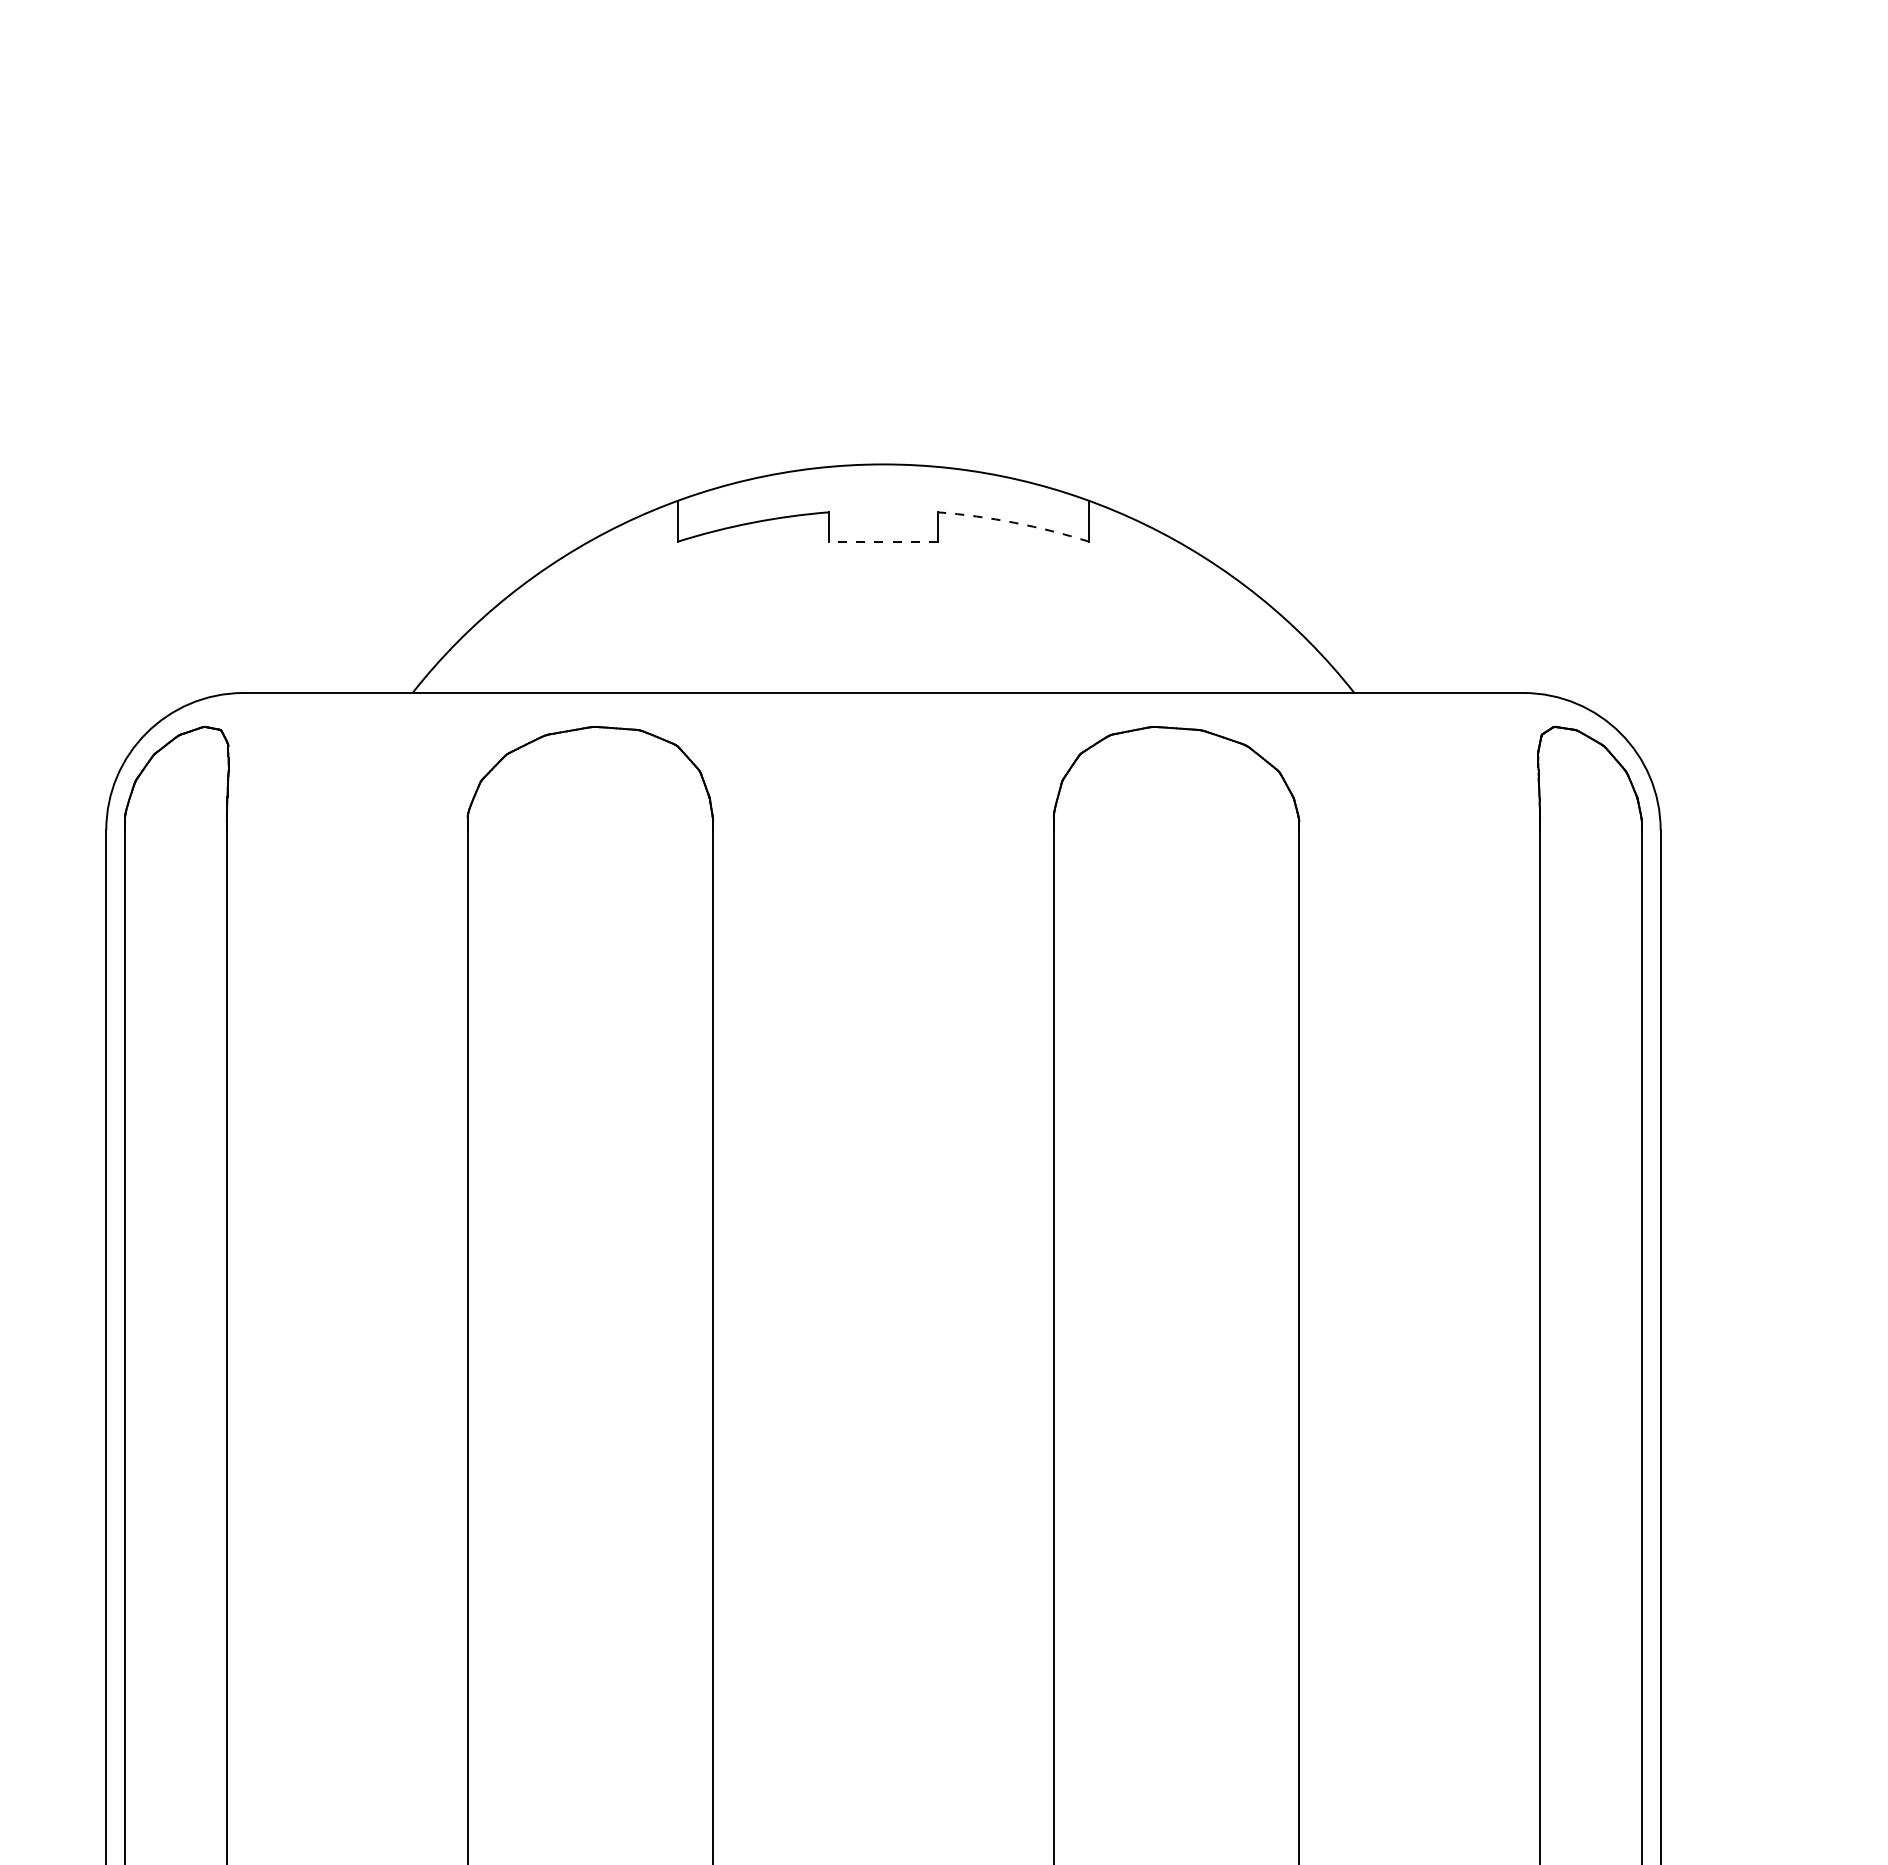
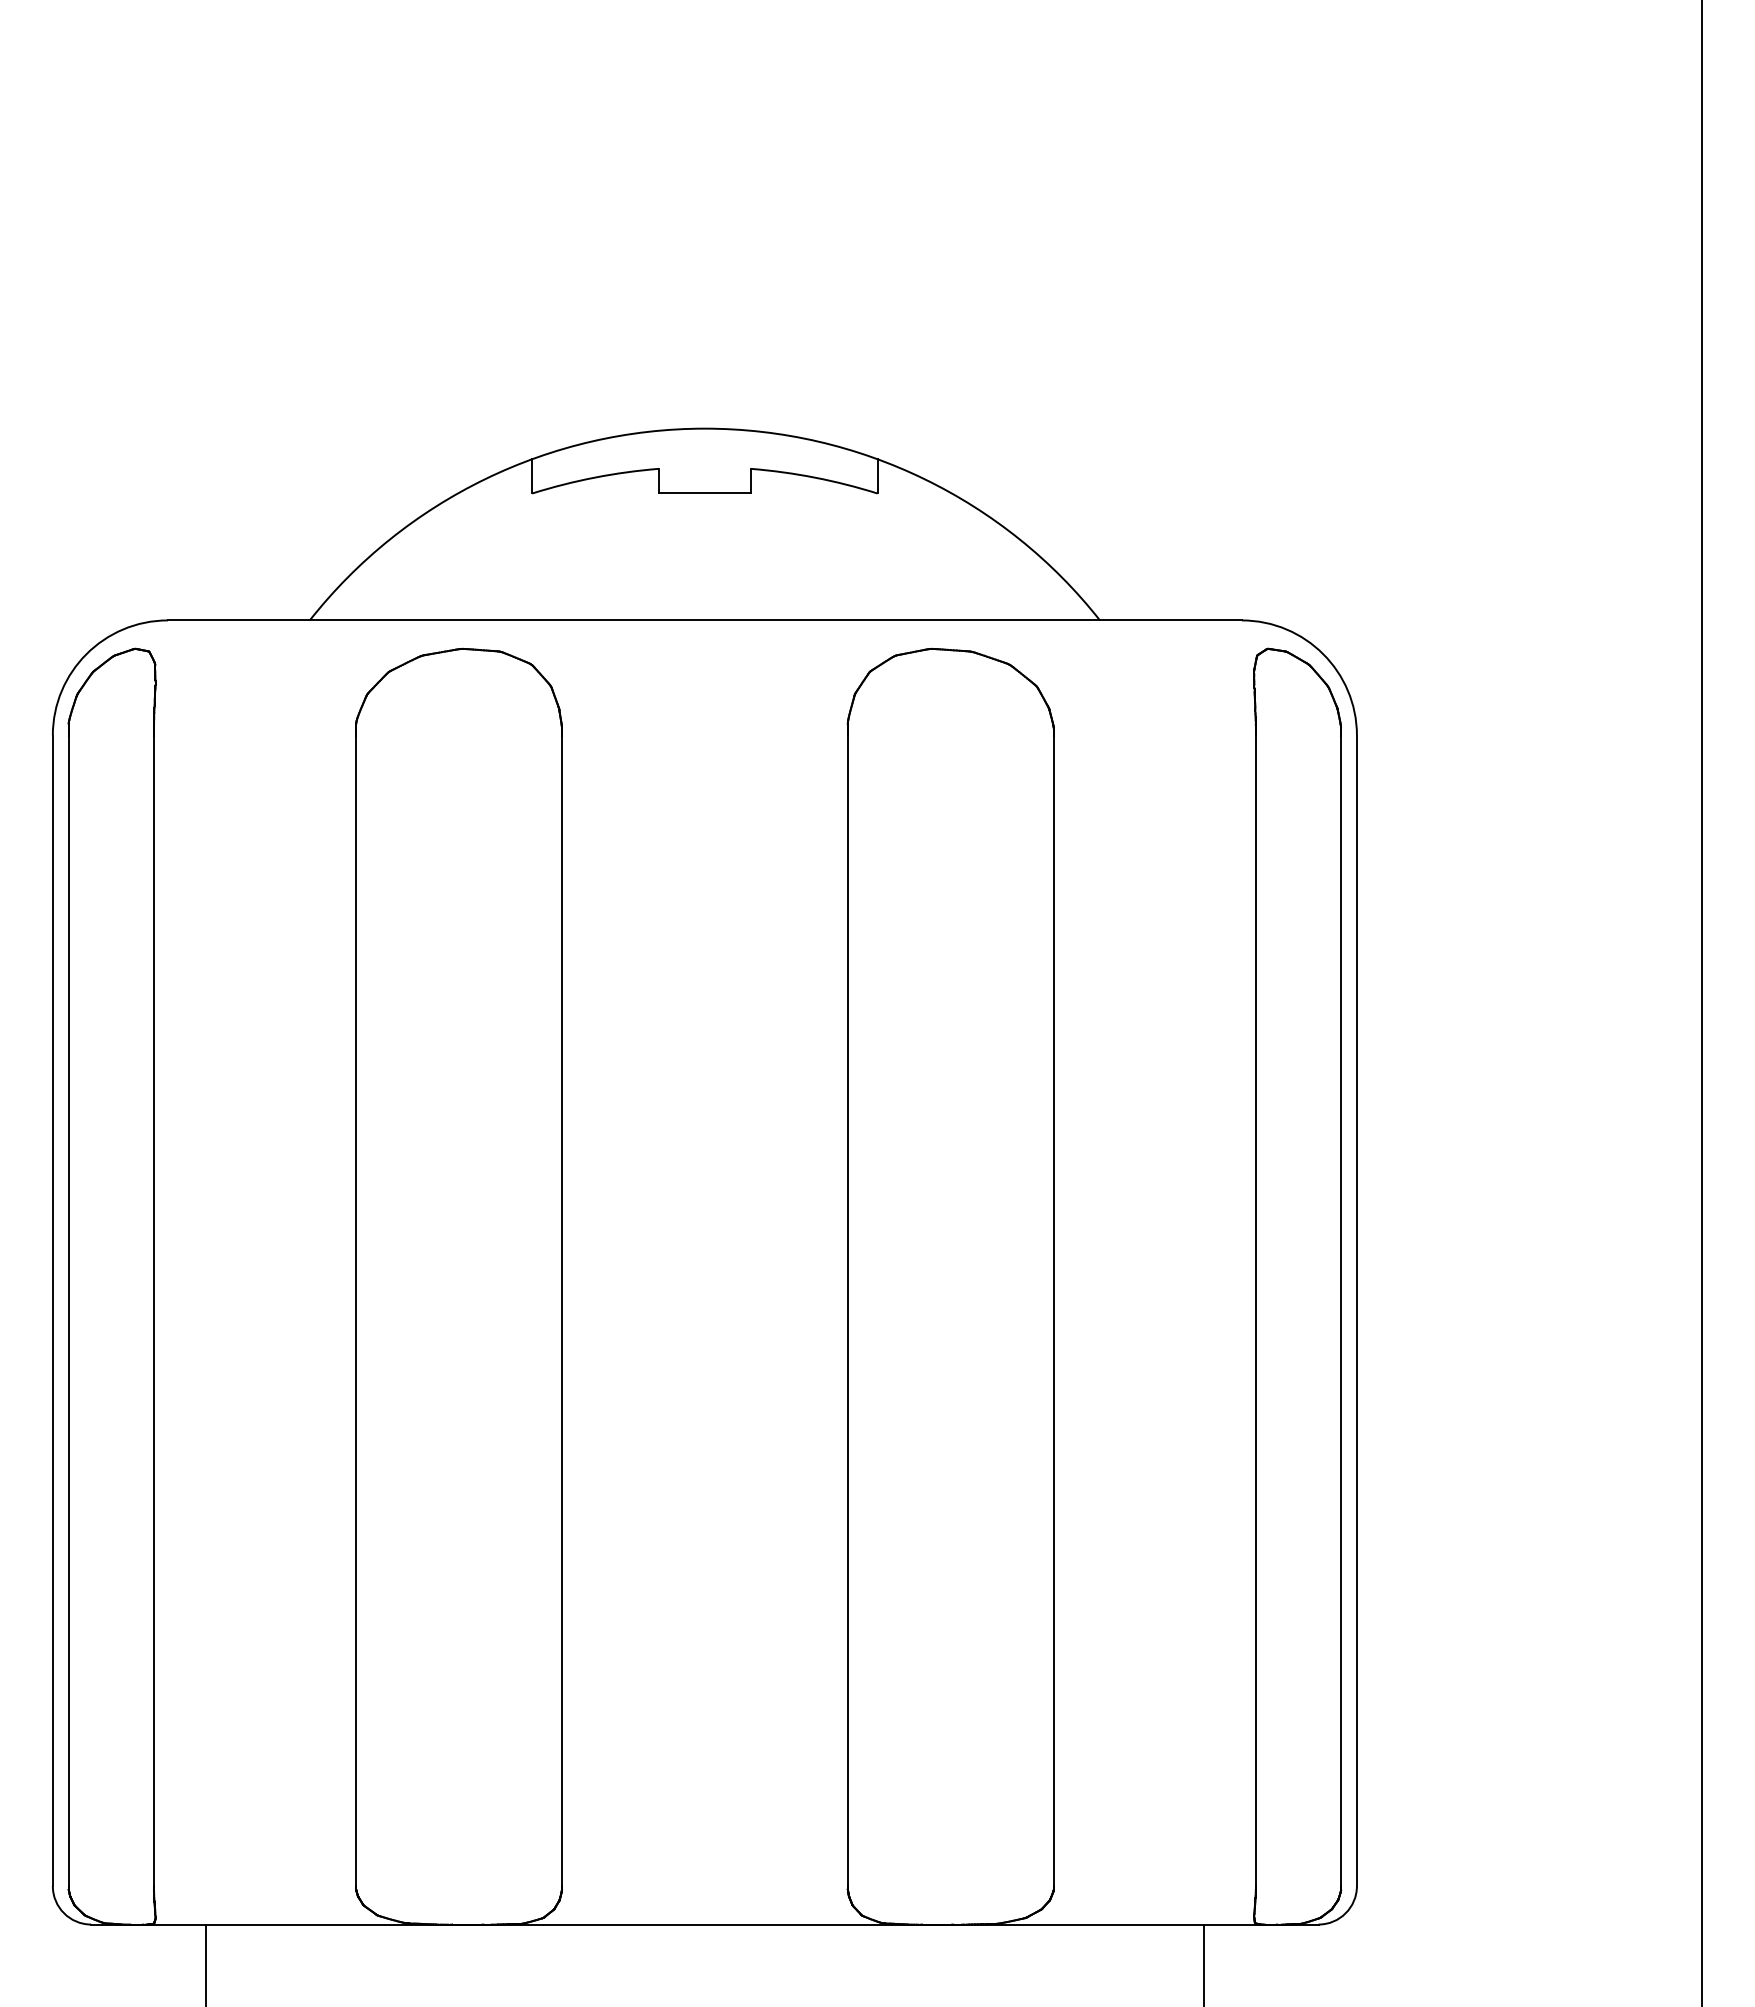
arc: (1014, 522) -> (814, 477), dashed -> solid
line: (883, 541) -> (704, 493), dashed -> solid

